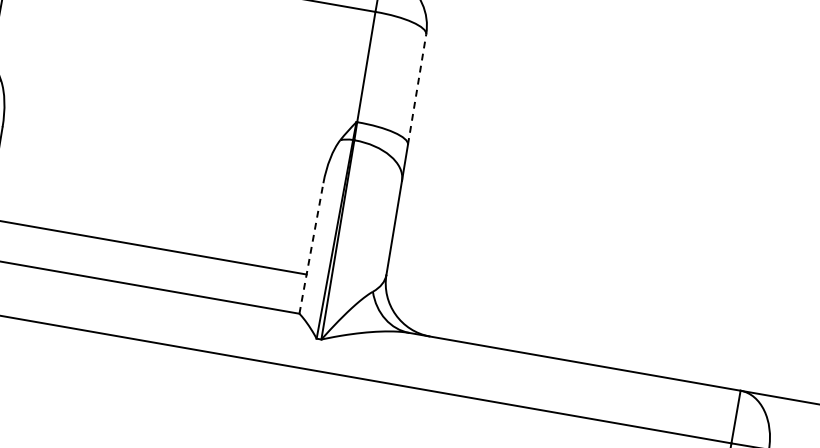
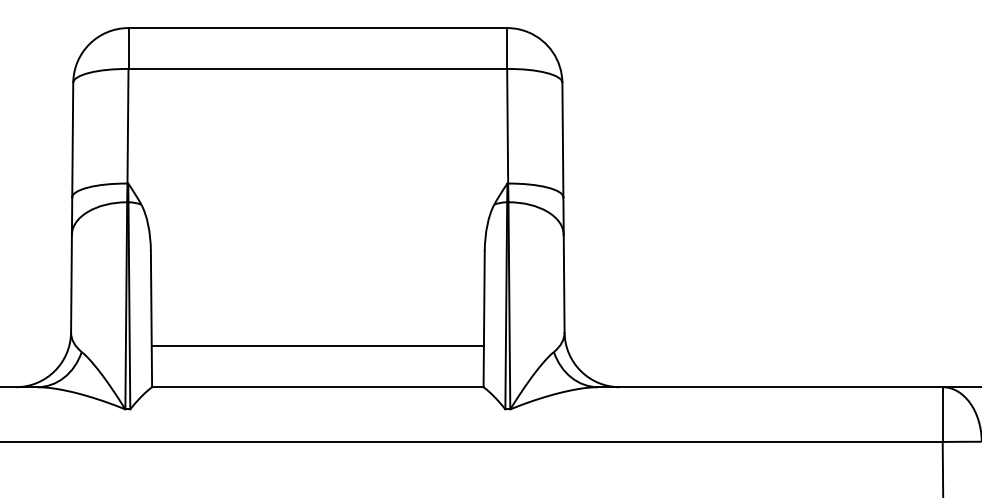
line: (416, 88) -> (562, 139), dashed -> solid
line: (311, 247) -> (484, 318), dashed -> solid

